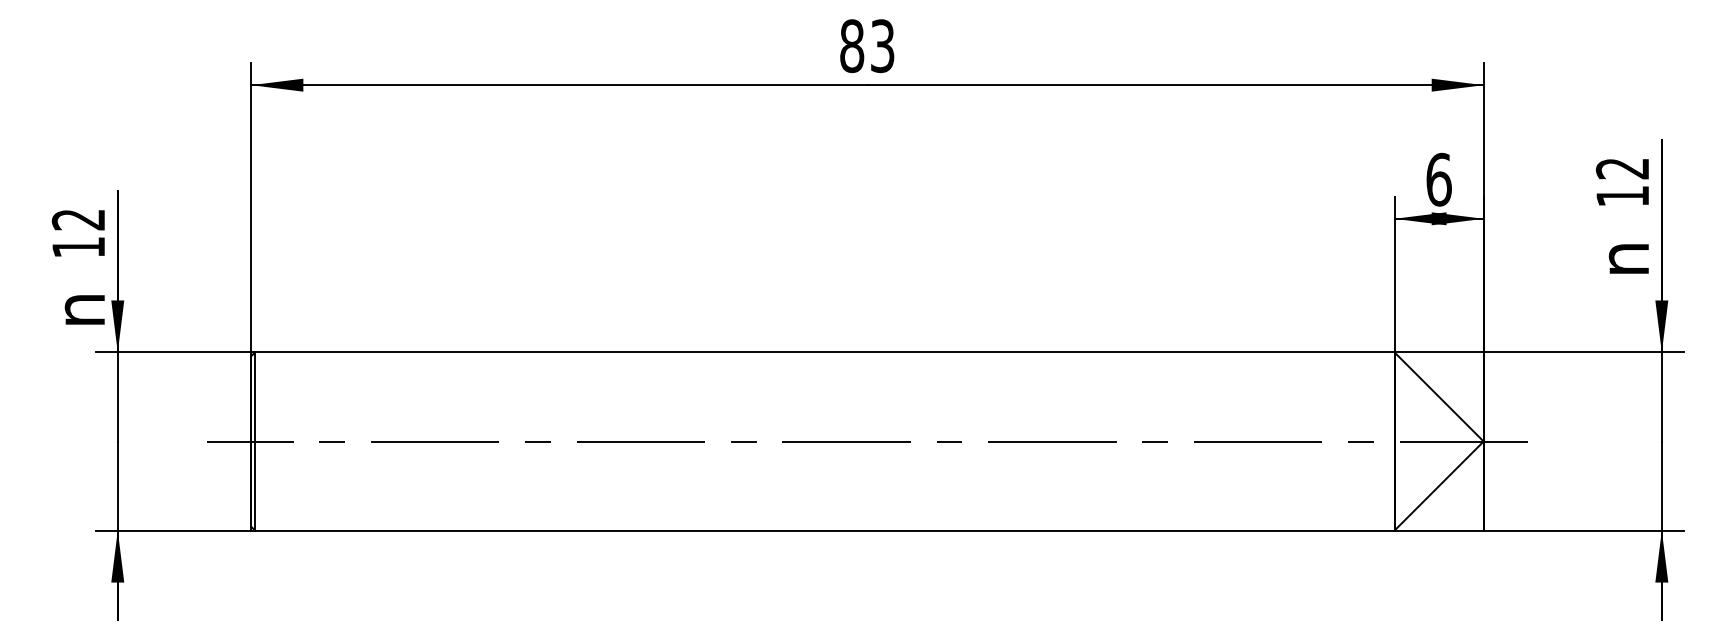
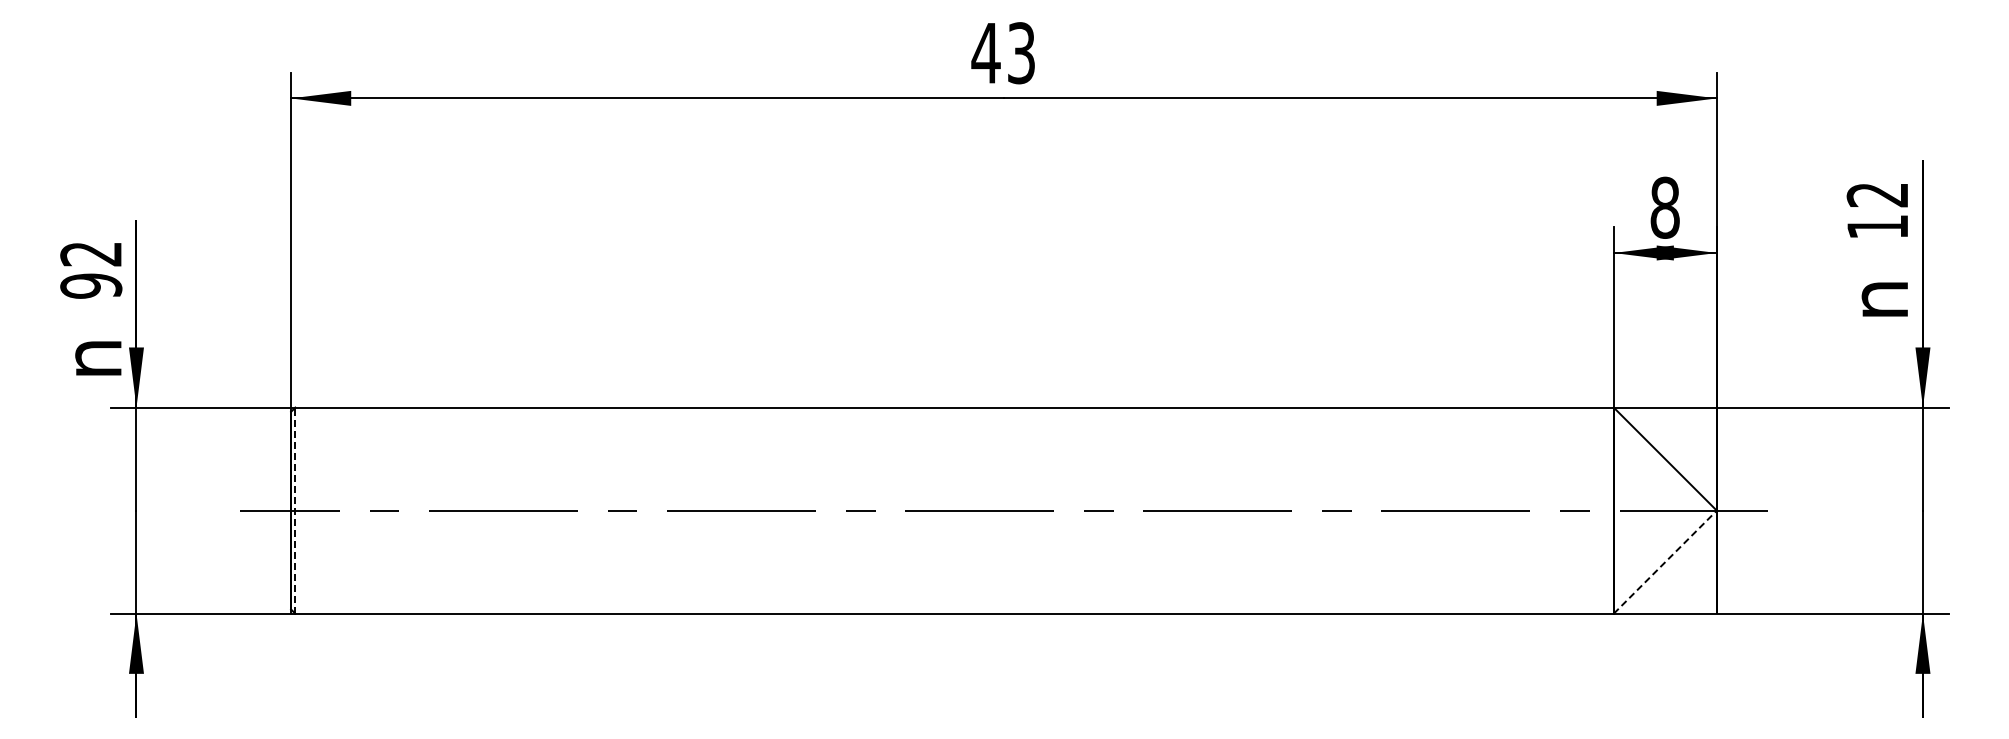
text: (851, 46) -> (985, 53), 83 -> 43
text: (1439, 179) -> (1665, 207), 6 -> 8
text: (78, 246) -> (91, 285), 12 -> 92
line: (255, 441) -> (295, 510), solid -> dashed
line: (1439, 486) -> (1665, 562), solid -> dashed

